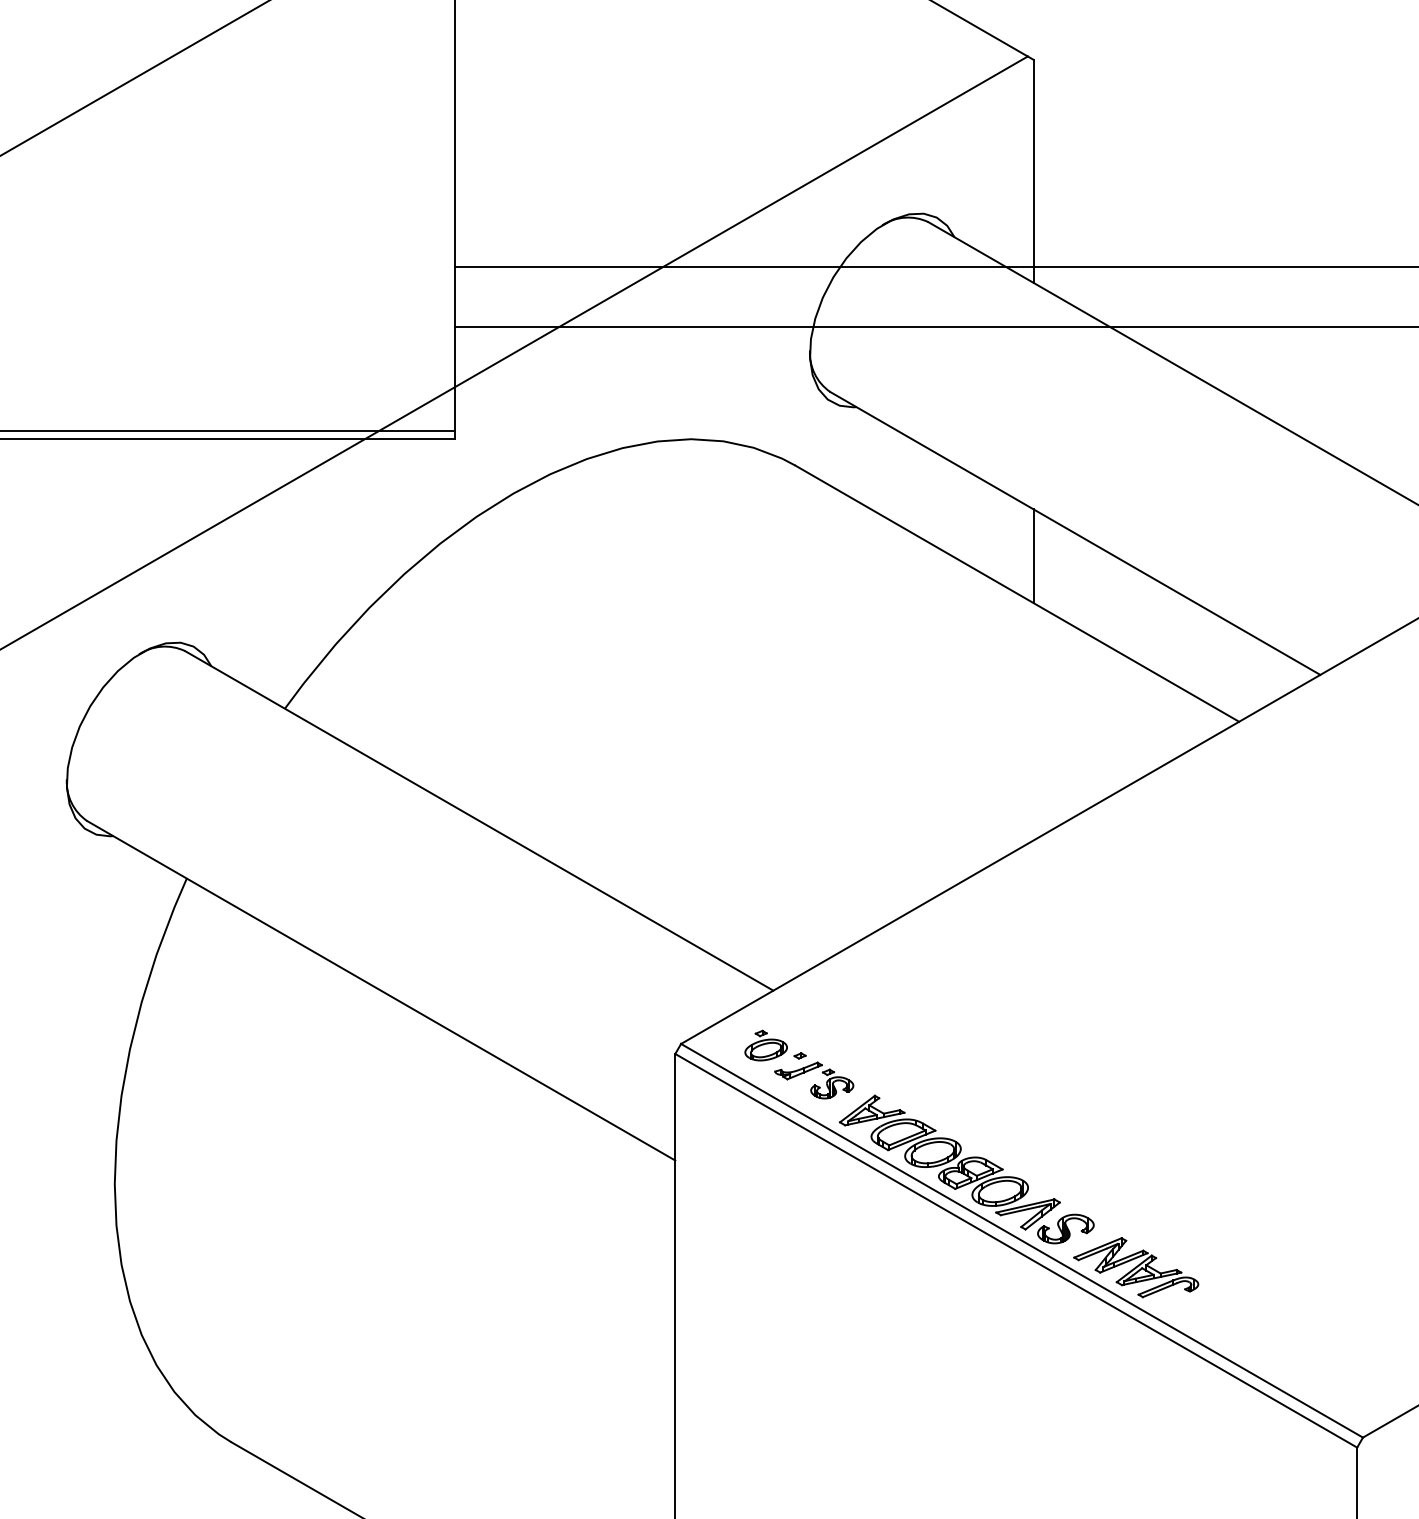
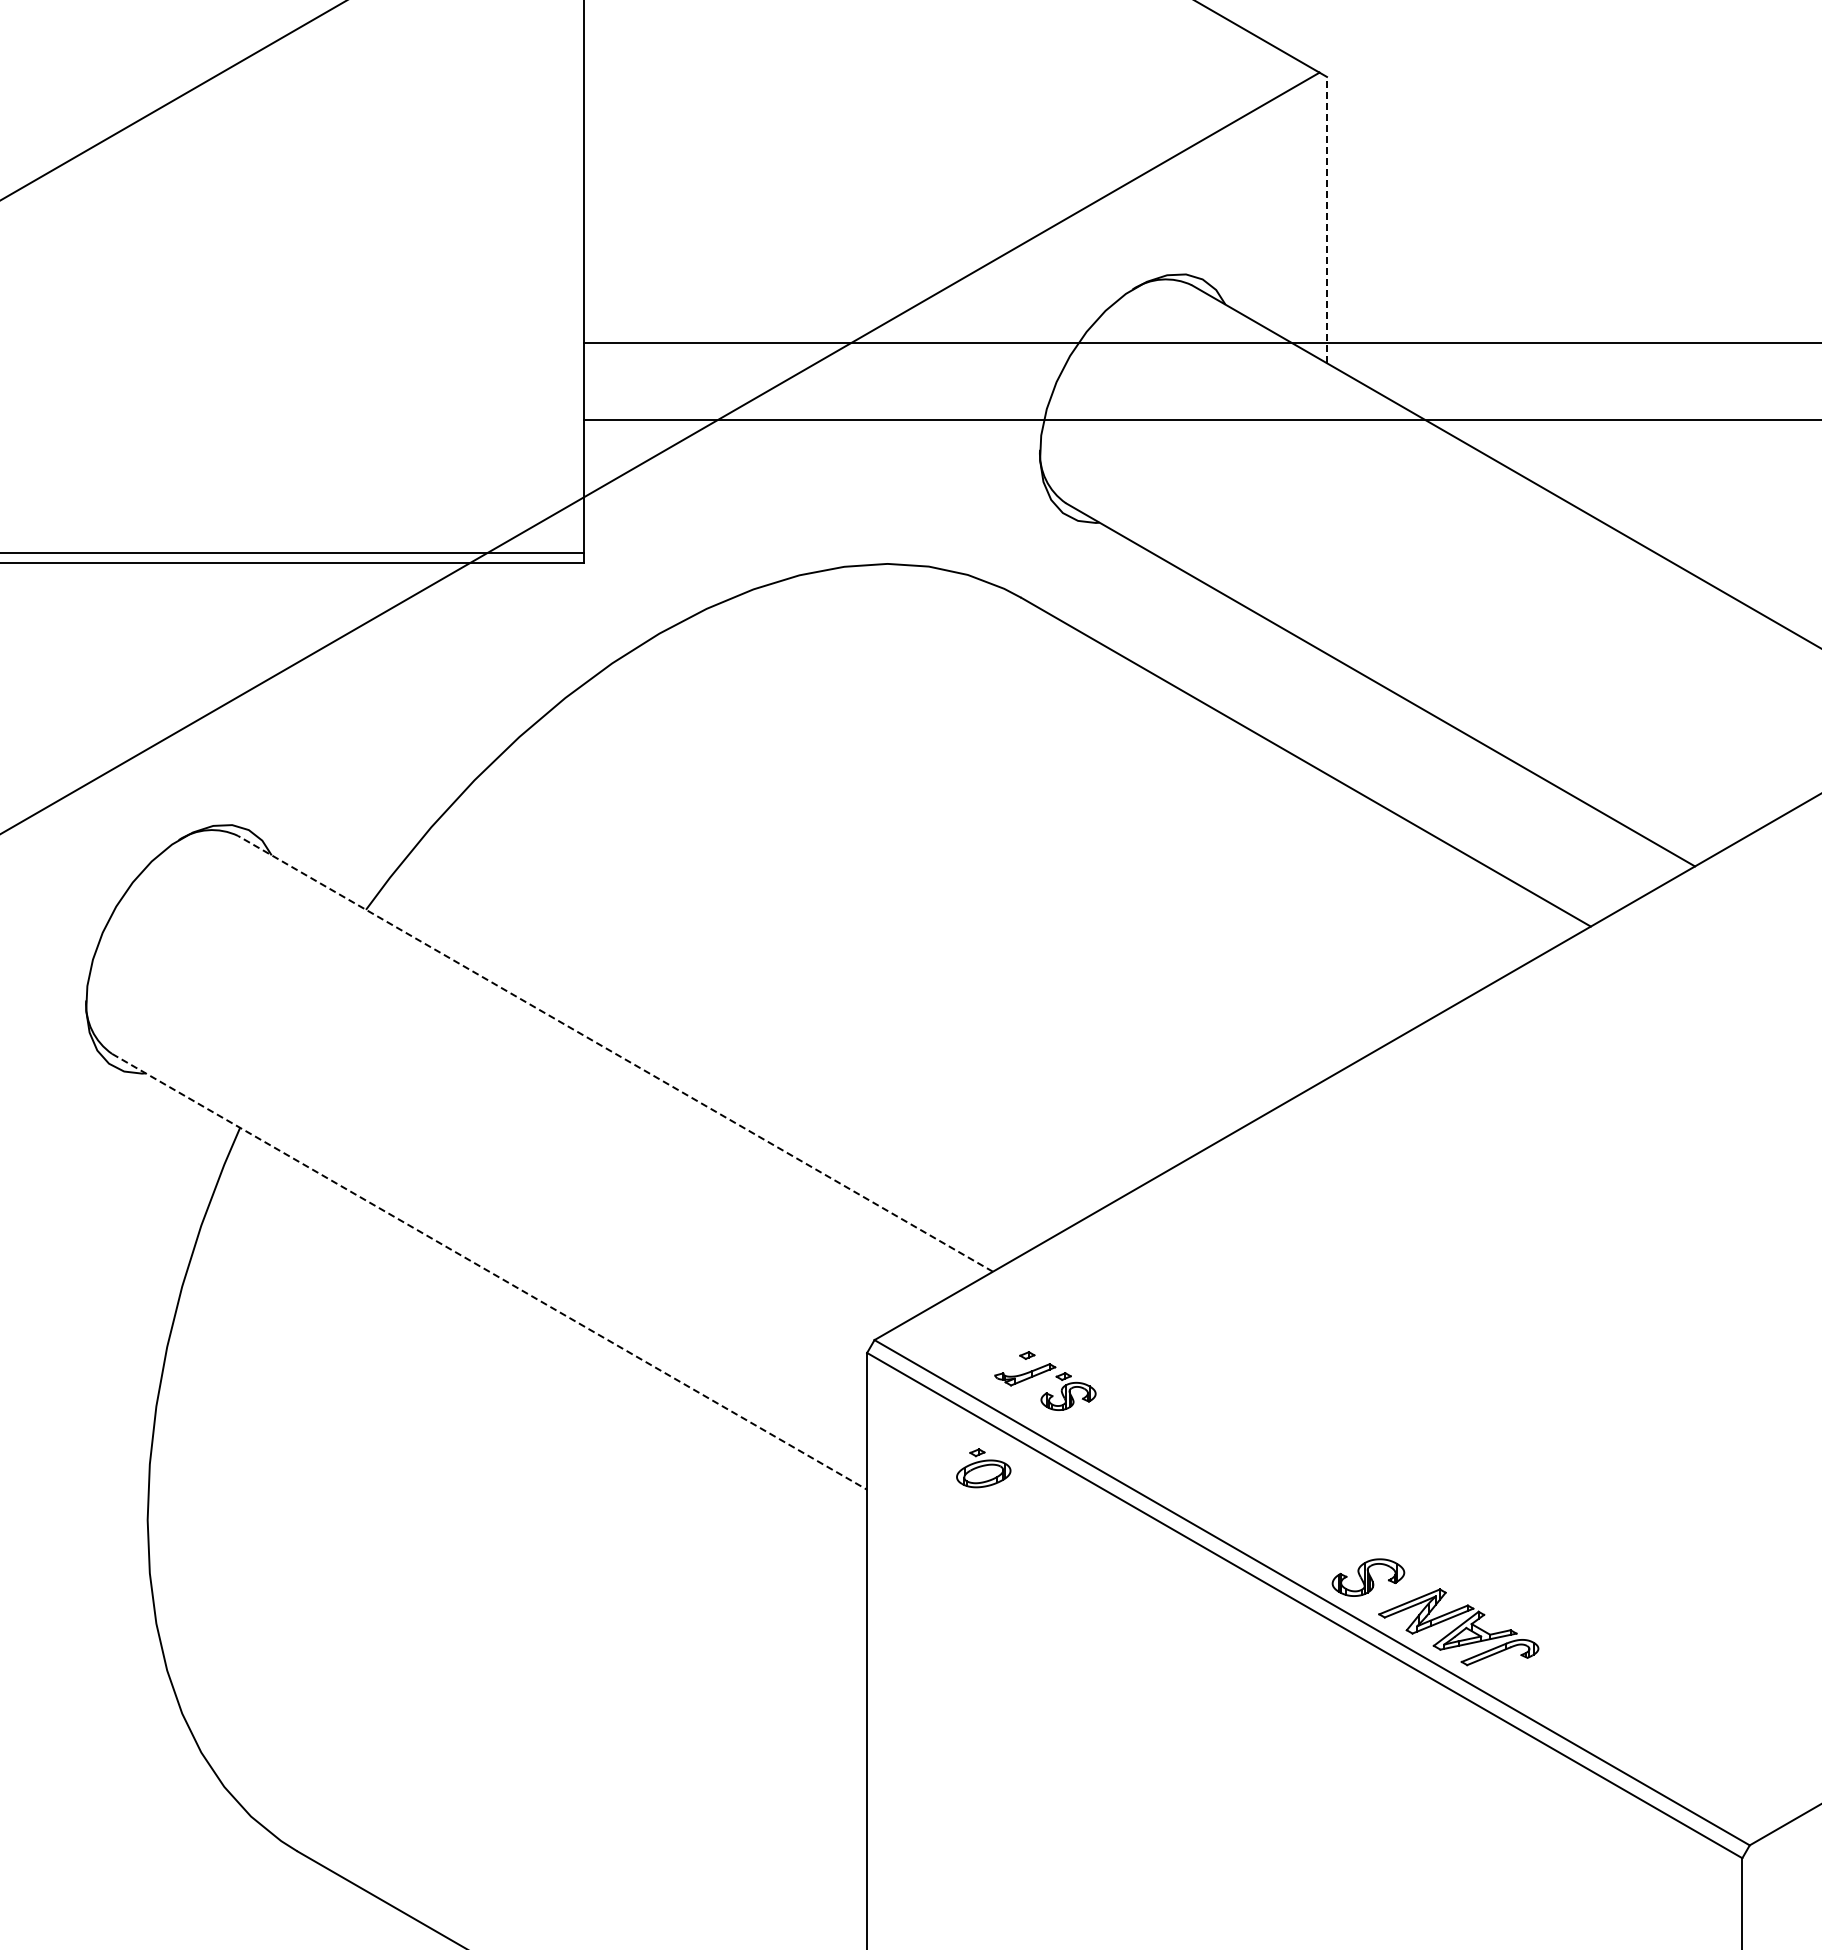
line: (1033, 170) -> (1327, 219), solid -> dashed
line: (1033, 555) -> (1327, 713), removed
line: (479, 820) -> (615, 1053), solid -> dashed
line: (381, 990) -> (489, 1271), solid -> dashed
part: (765, 1045) -> (983, 1468), moved
part: (949, 1162) -> (1219, 1492), removed

